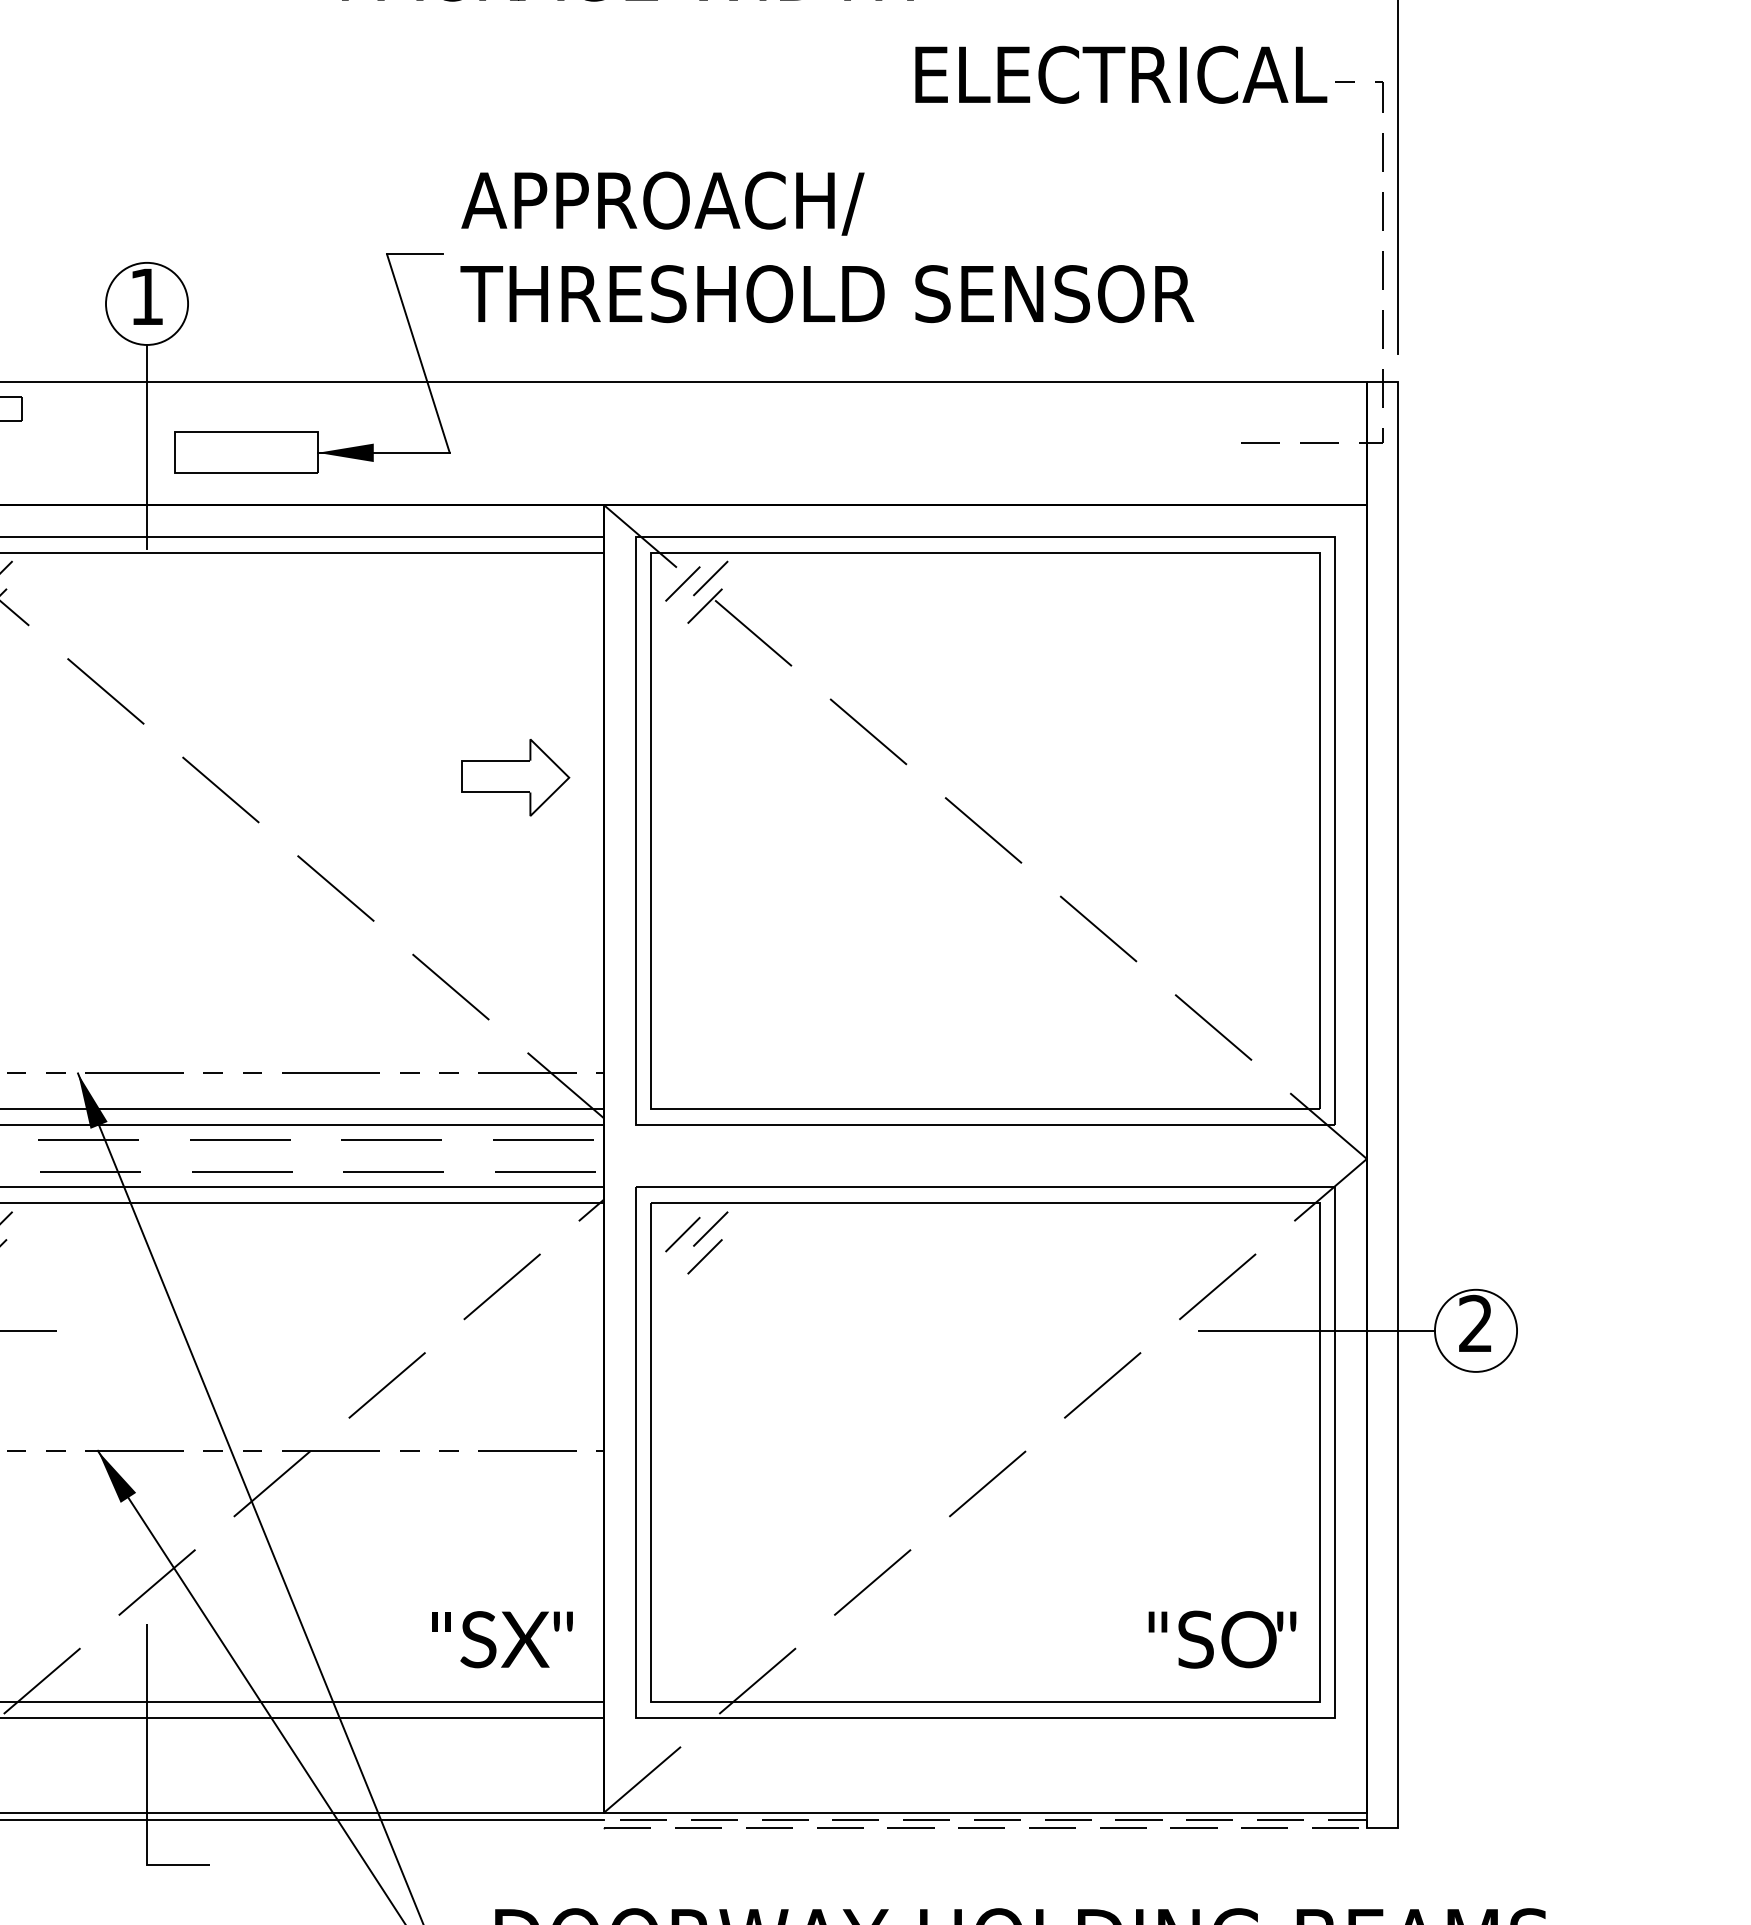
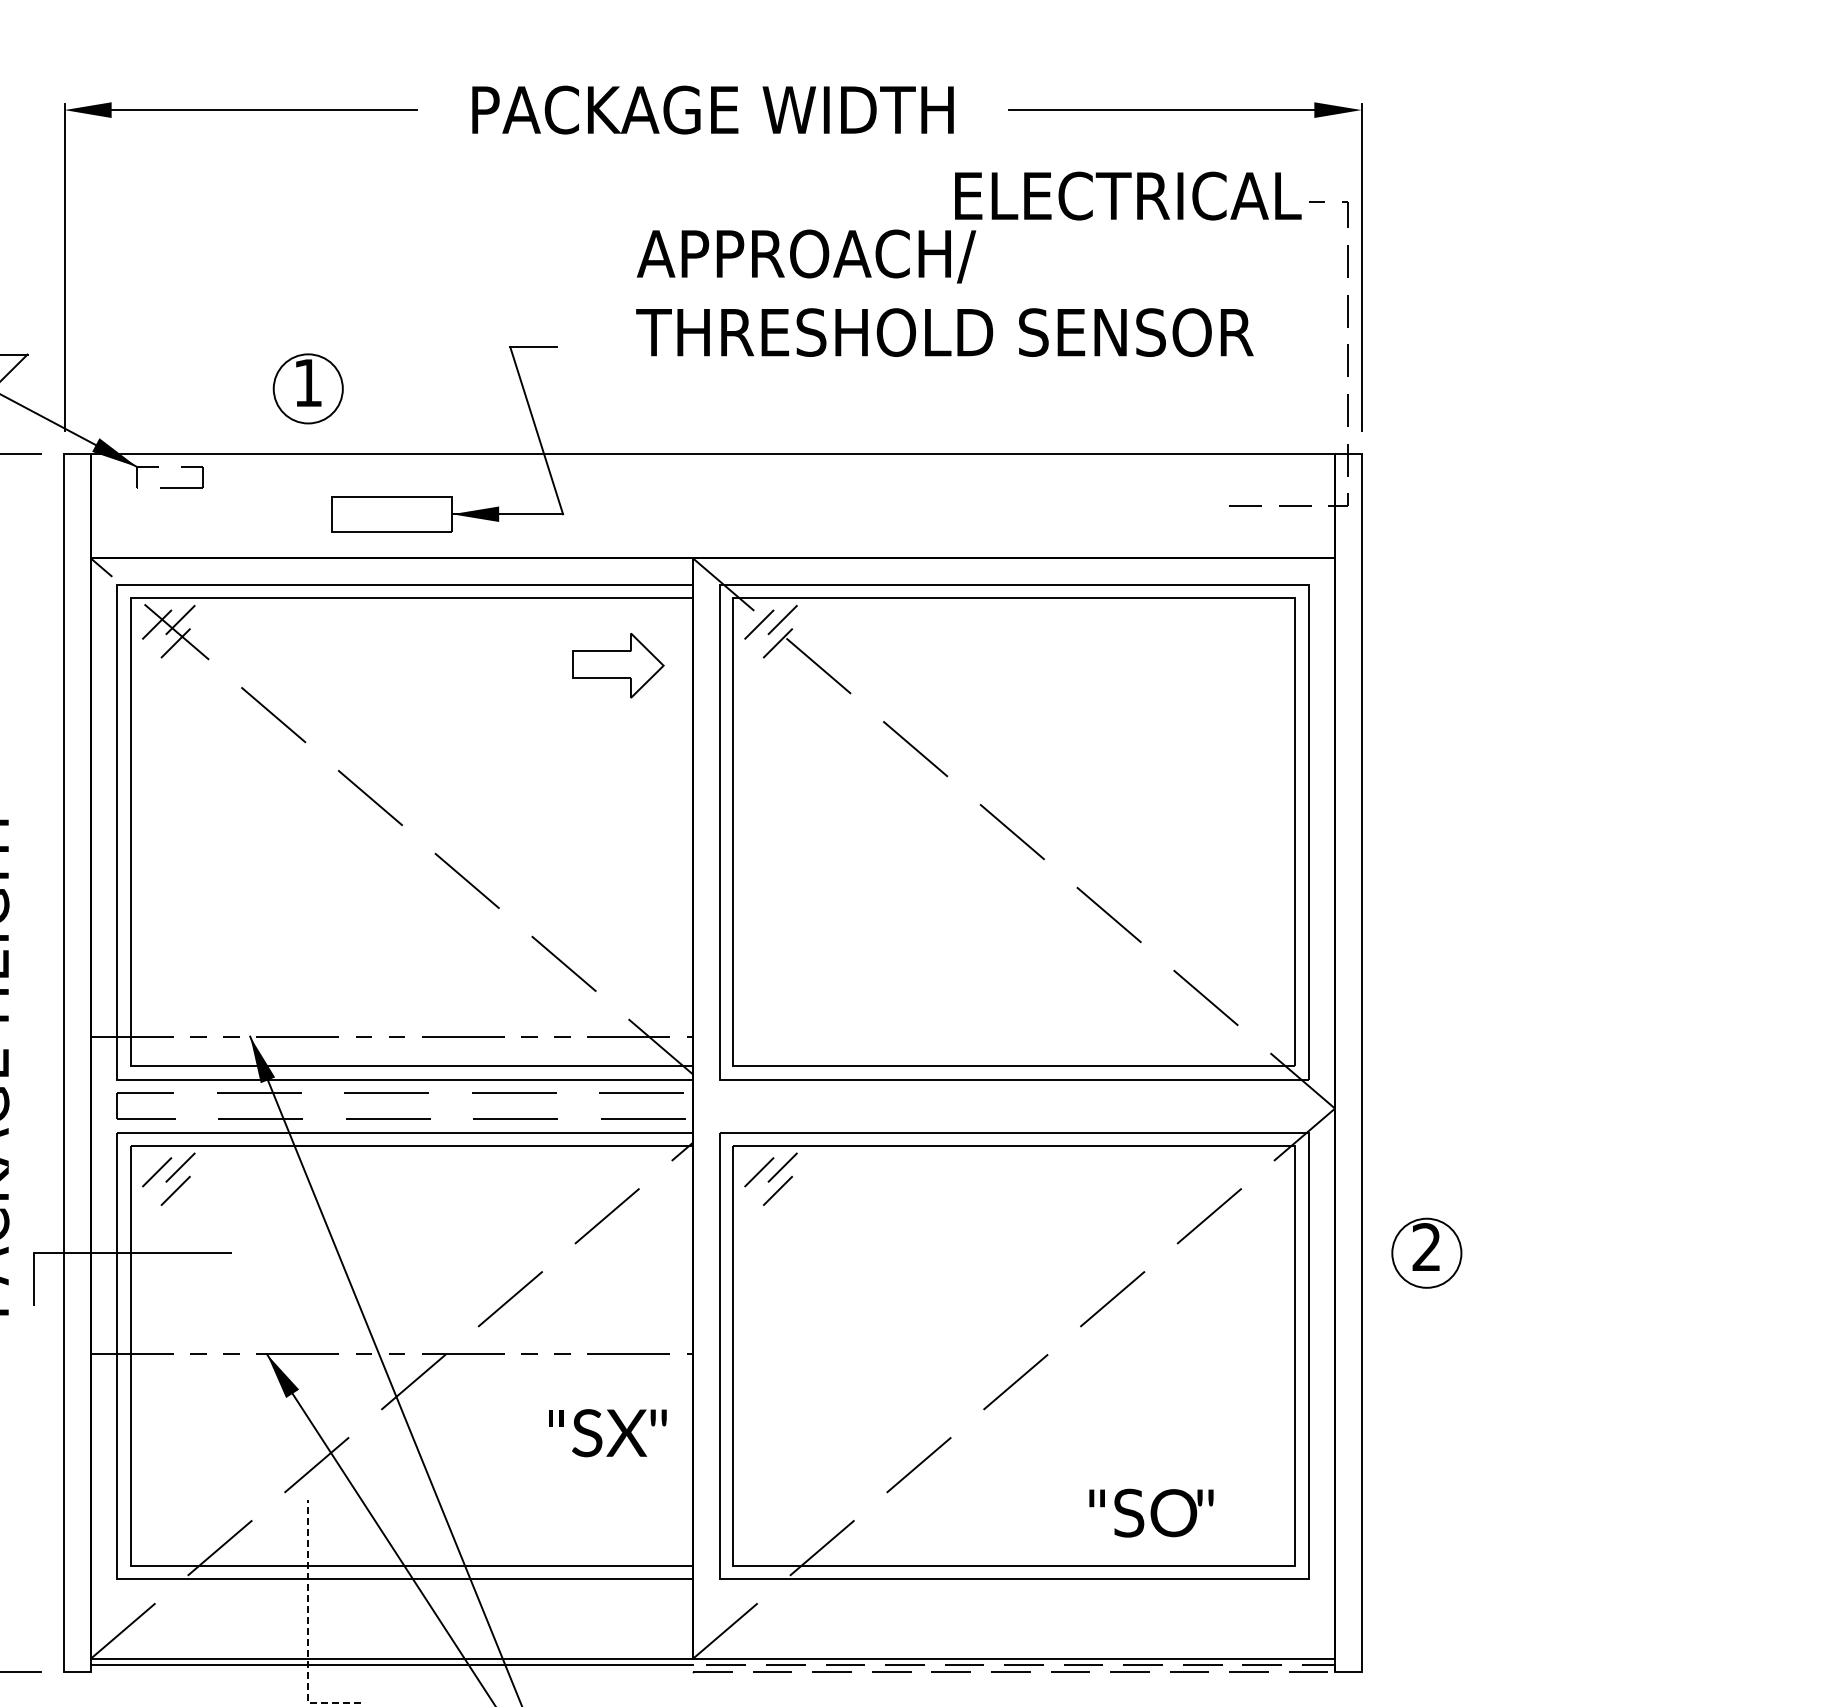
text: (826, 246) -> (944, 292), moved
line: (147, 445) -> (308, 508), removed
part: (515, 777) -> (618, 665), moved
line: (1316, 1331) -> (1292, 1253), removed
text: (1222, 1638) -> (1151, 1512), moved
text: (502, 1640) -> (607, 1433), moved
line: (147, 1775) -> (308, 1627), solid -> dashed

